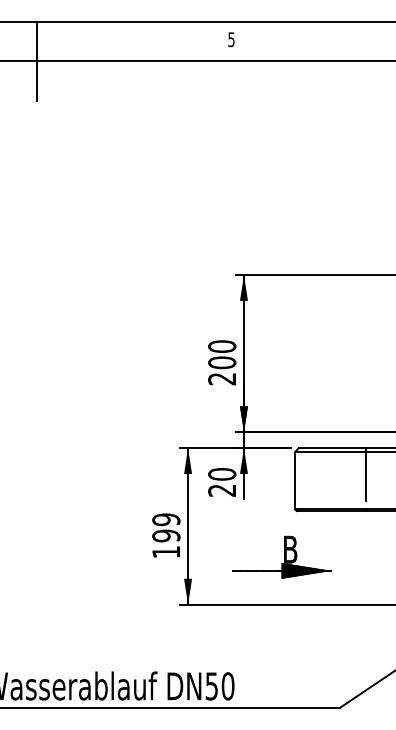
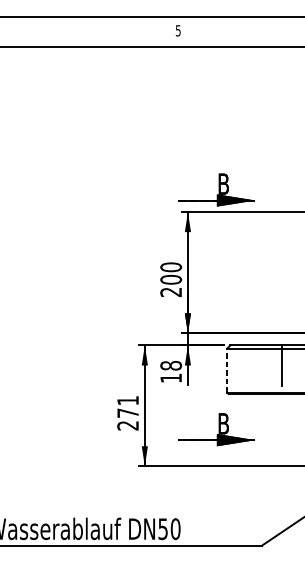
line: (37, 60) -> (28, 46), removed
part: (281, 245) -> (216, 189), added
line: (295, 480) -> (227, 370), solid -> dashed
text: (222, 482) -> (171, 372), 20 -> 18
text: (166, 535) -> (128, 412), 199 -> 271

